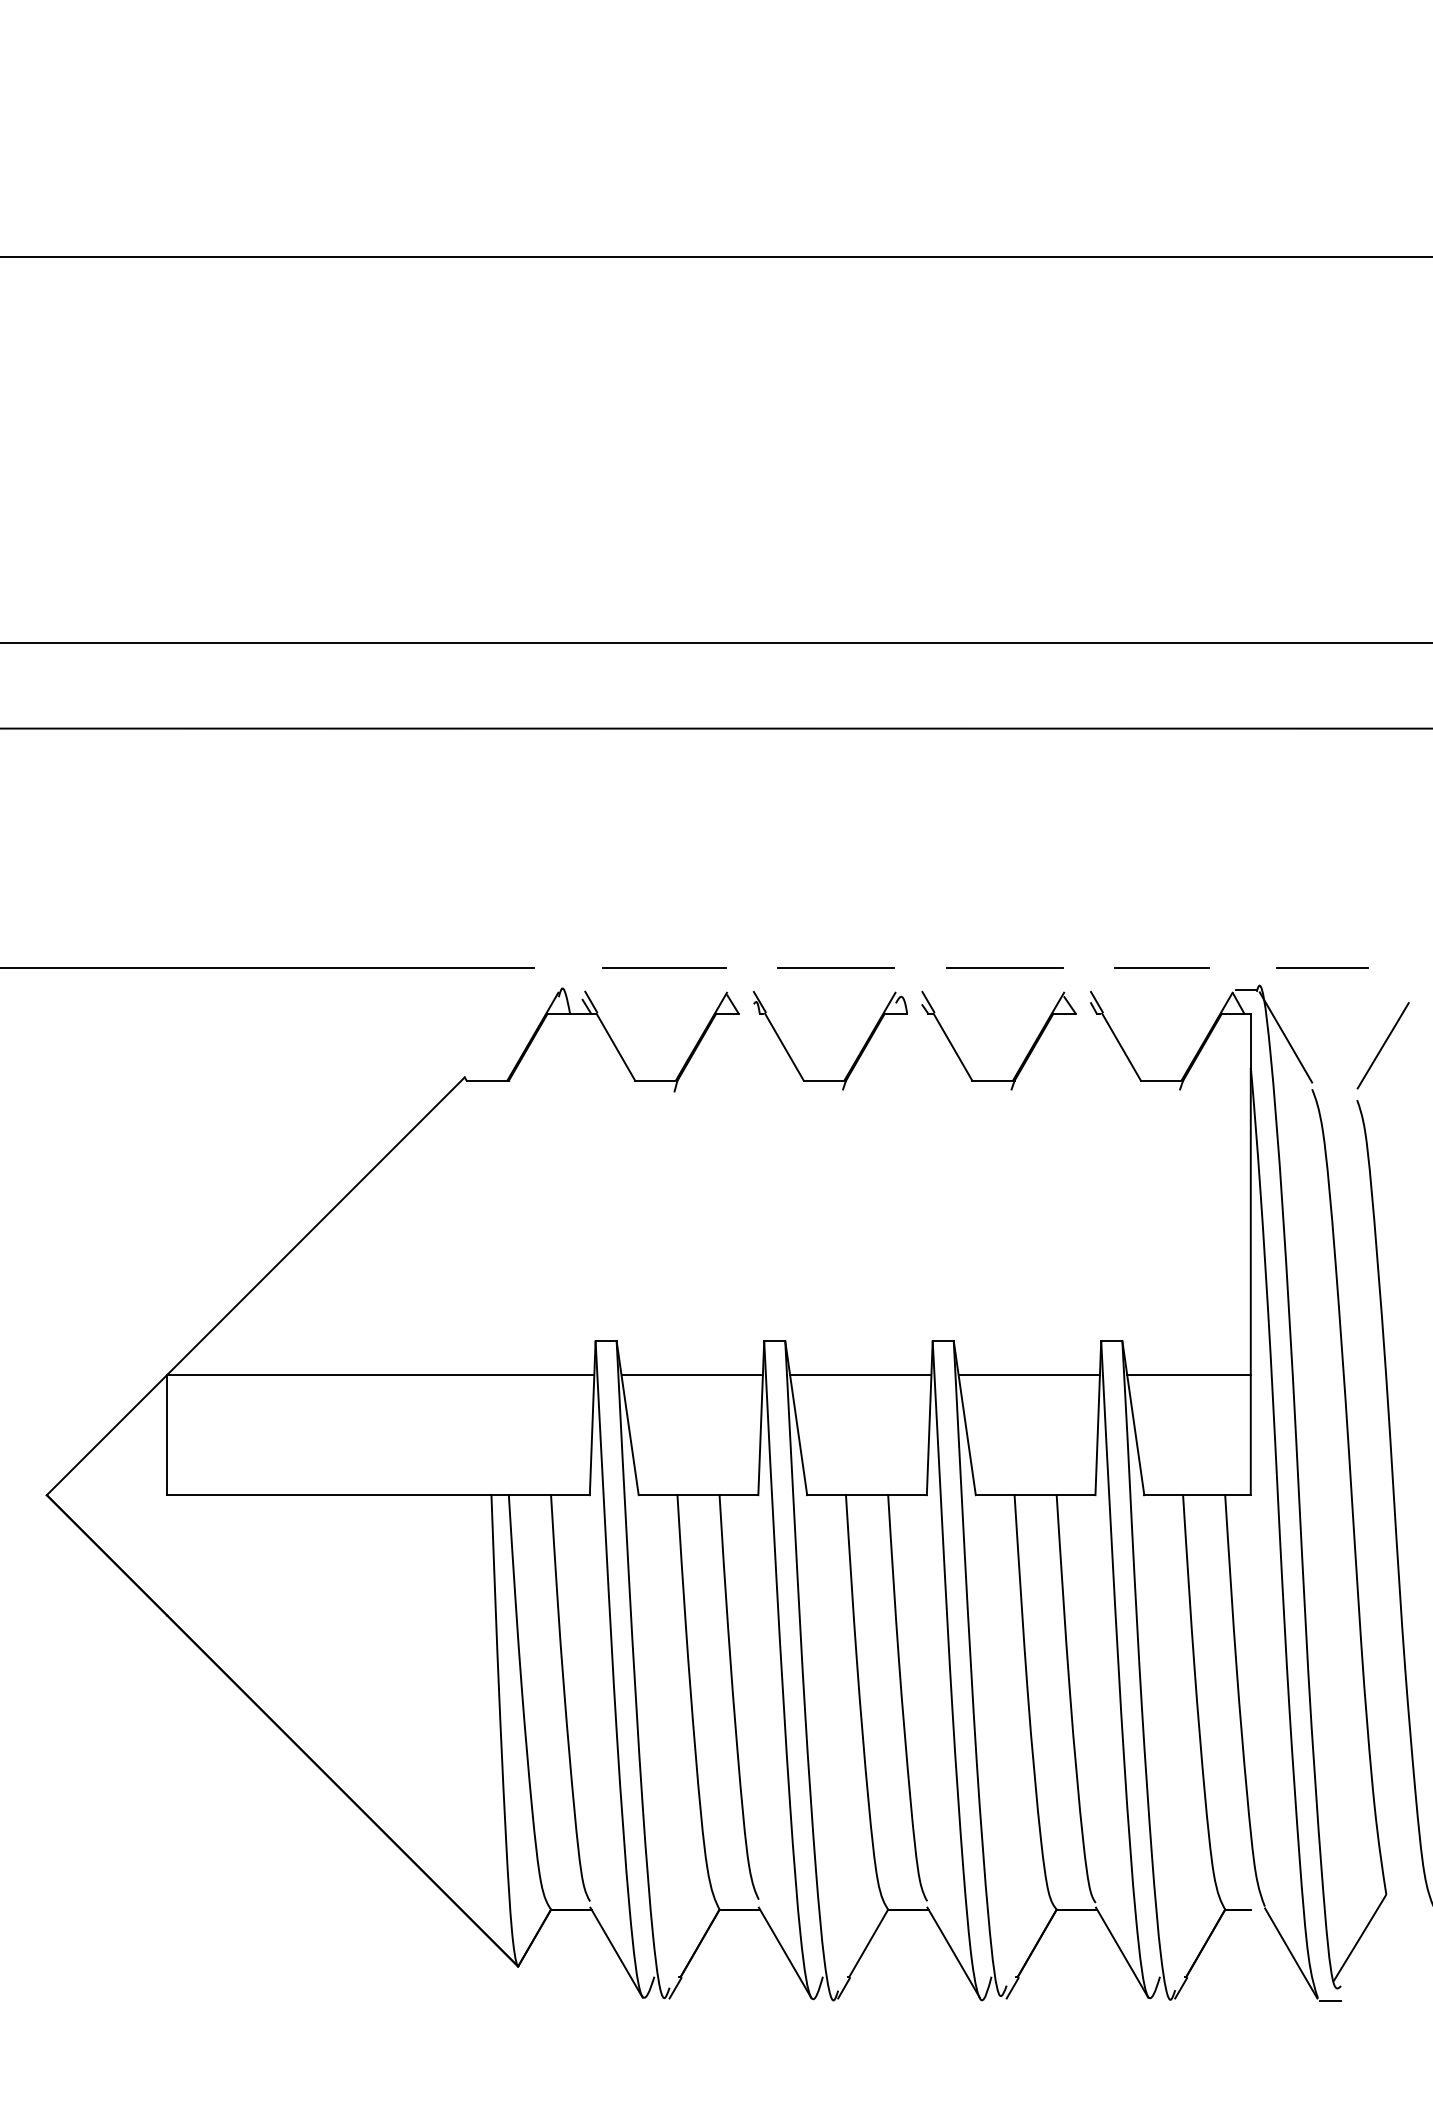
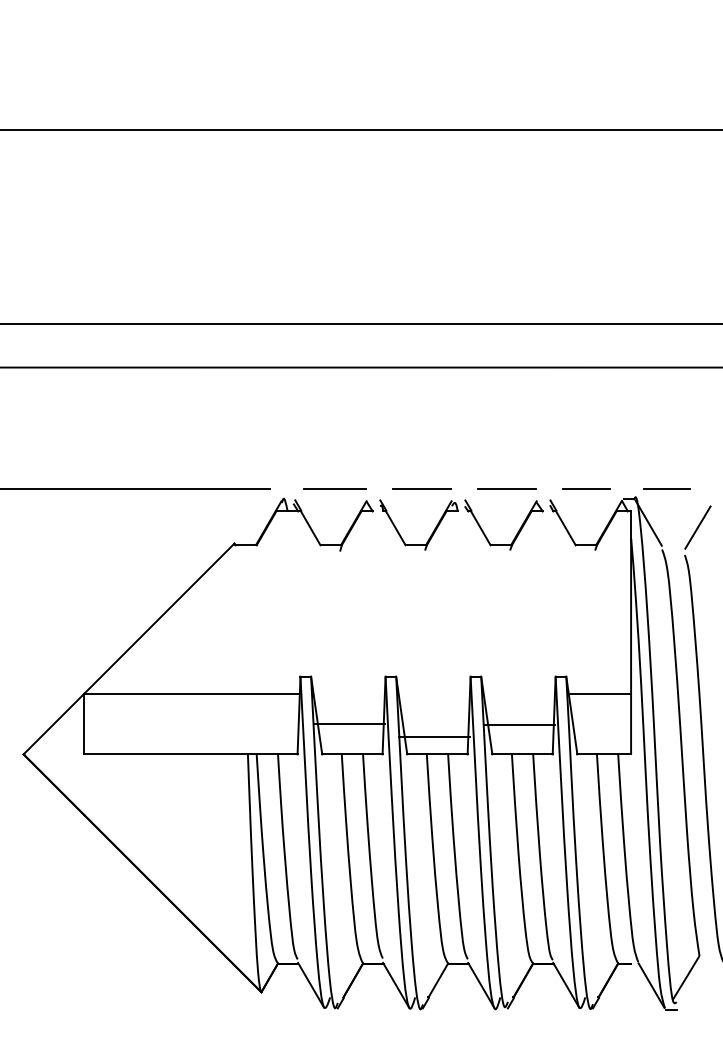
line: (690, 1374) -> (348, 723), moved
line: (859, 1374) -> (433, 736), moved
line: (1029, 1374) -> (519, 724), moved

